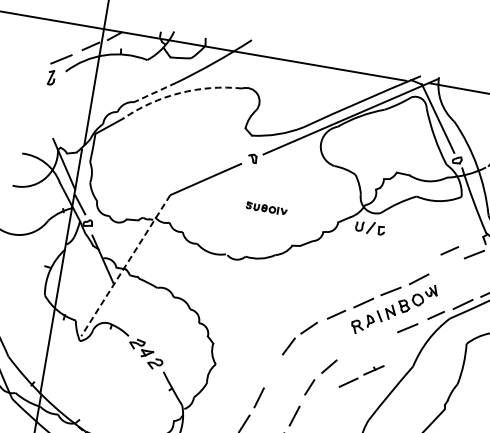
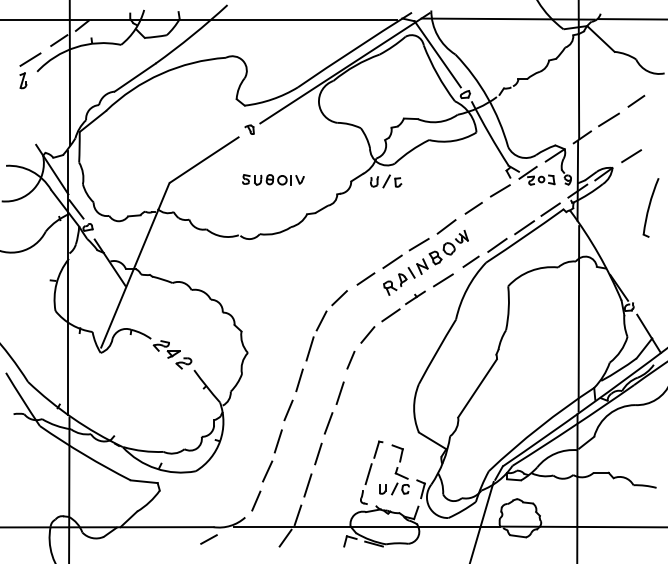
line: (155, 92) -> (135, 77), dashed -> solid
arc: (180, 92) -> (161, 73), dashed -> solid
part: (266, 208) -> (273, 179), size x1.43
line: (449, 250) -> (473, 208), moved
line: (125, 265) -> (135, 265), dashed -> solid
line: (273, 369) -> (309, 348), added
part: (361, 376) -> (403, 306), moved

